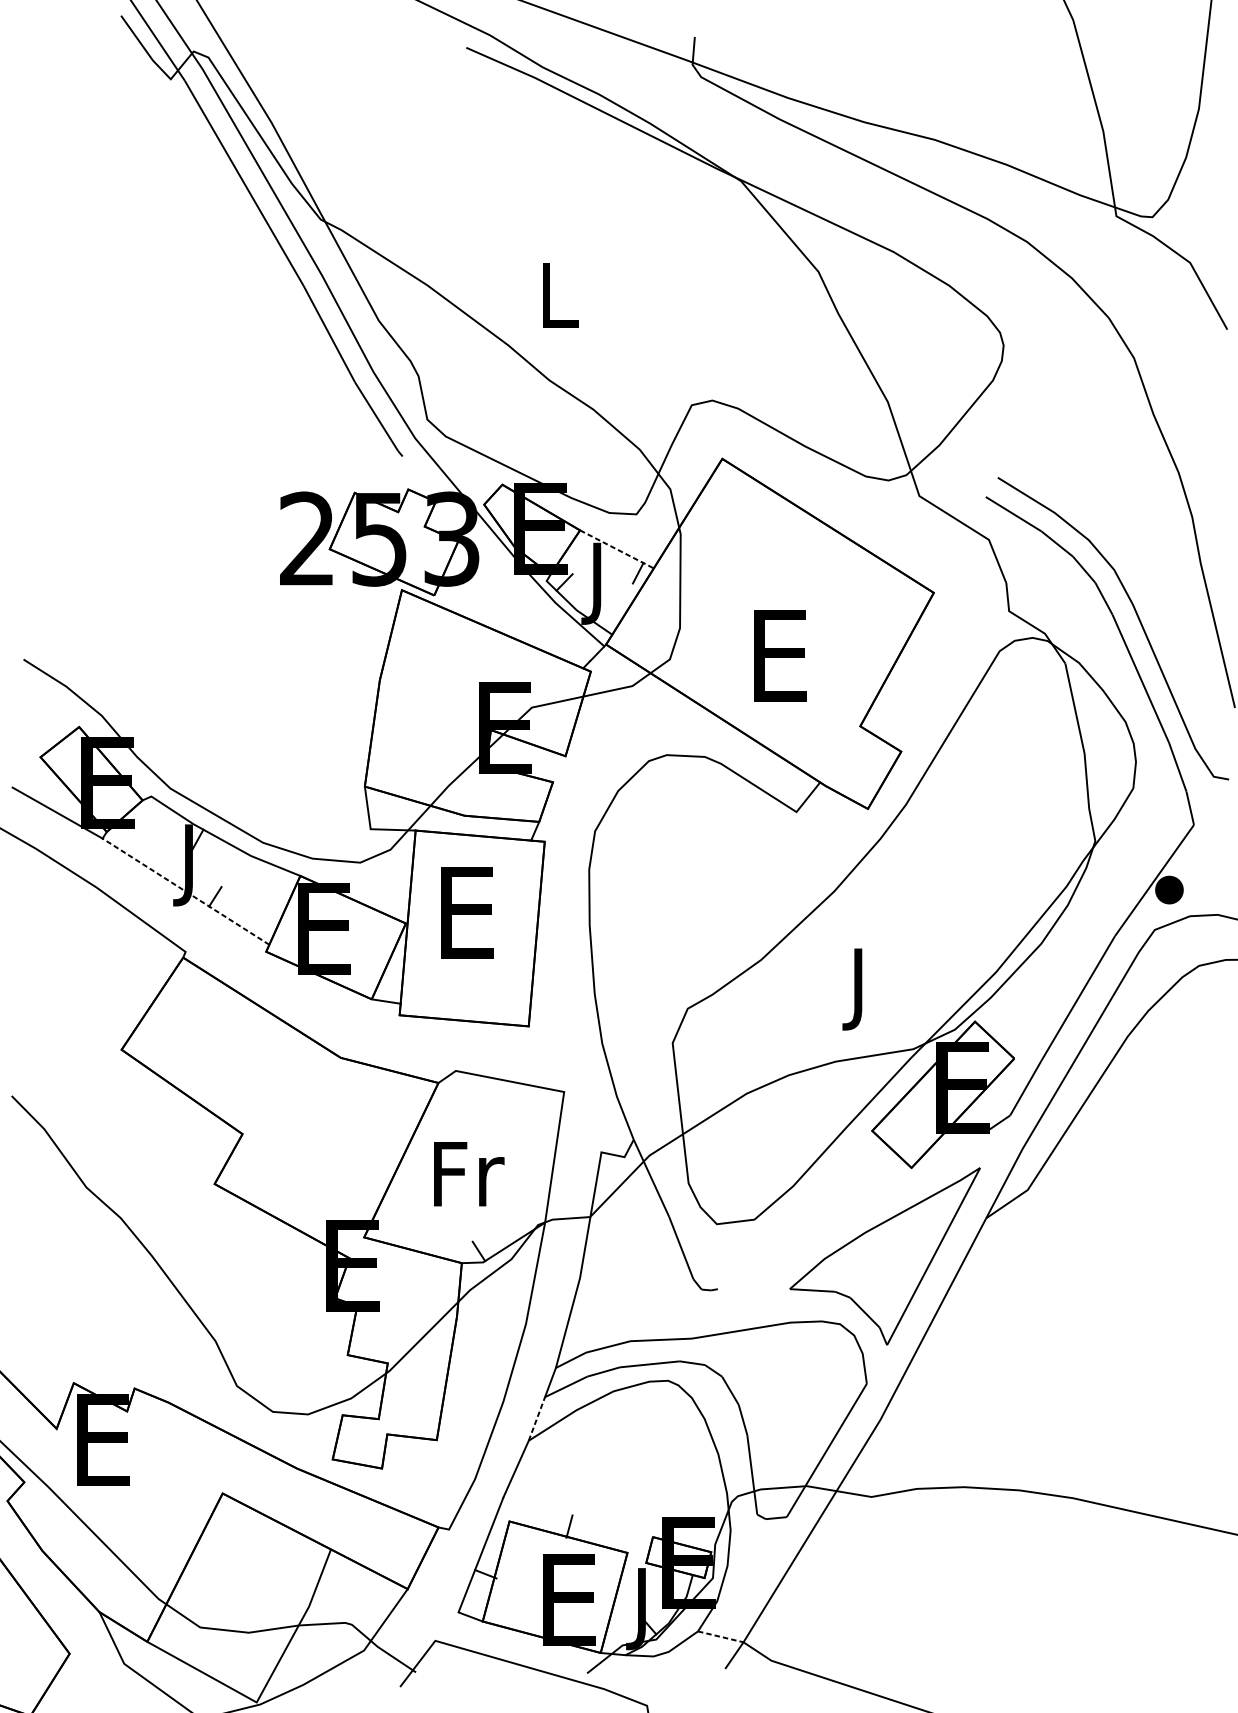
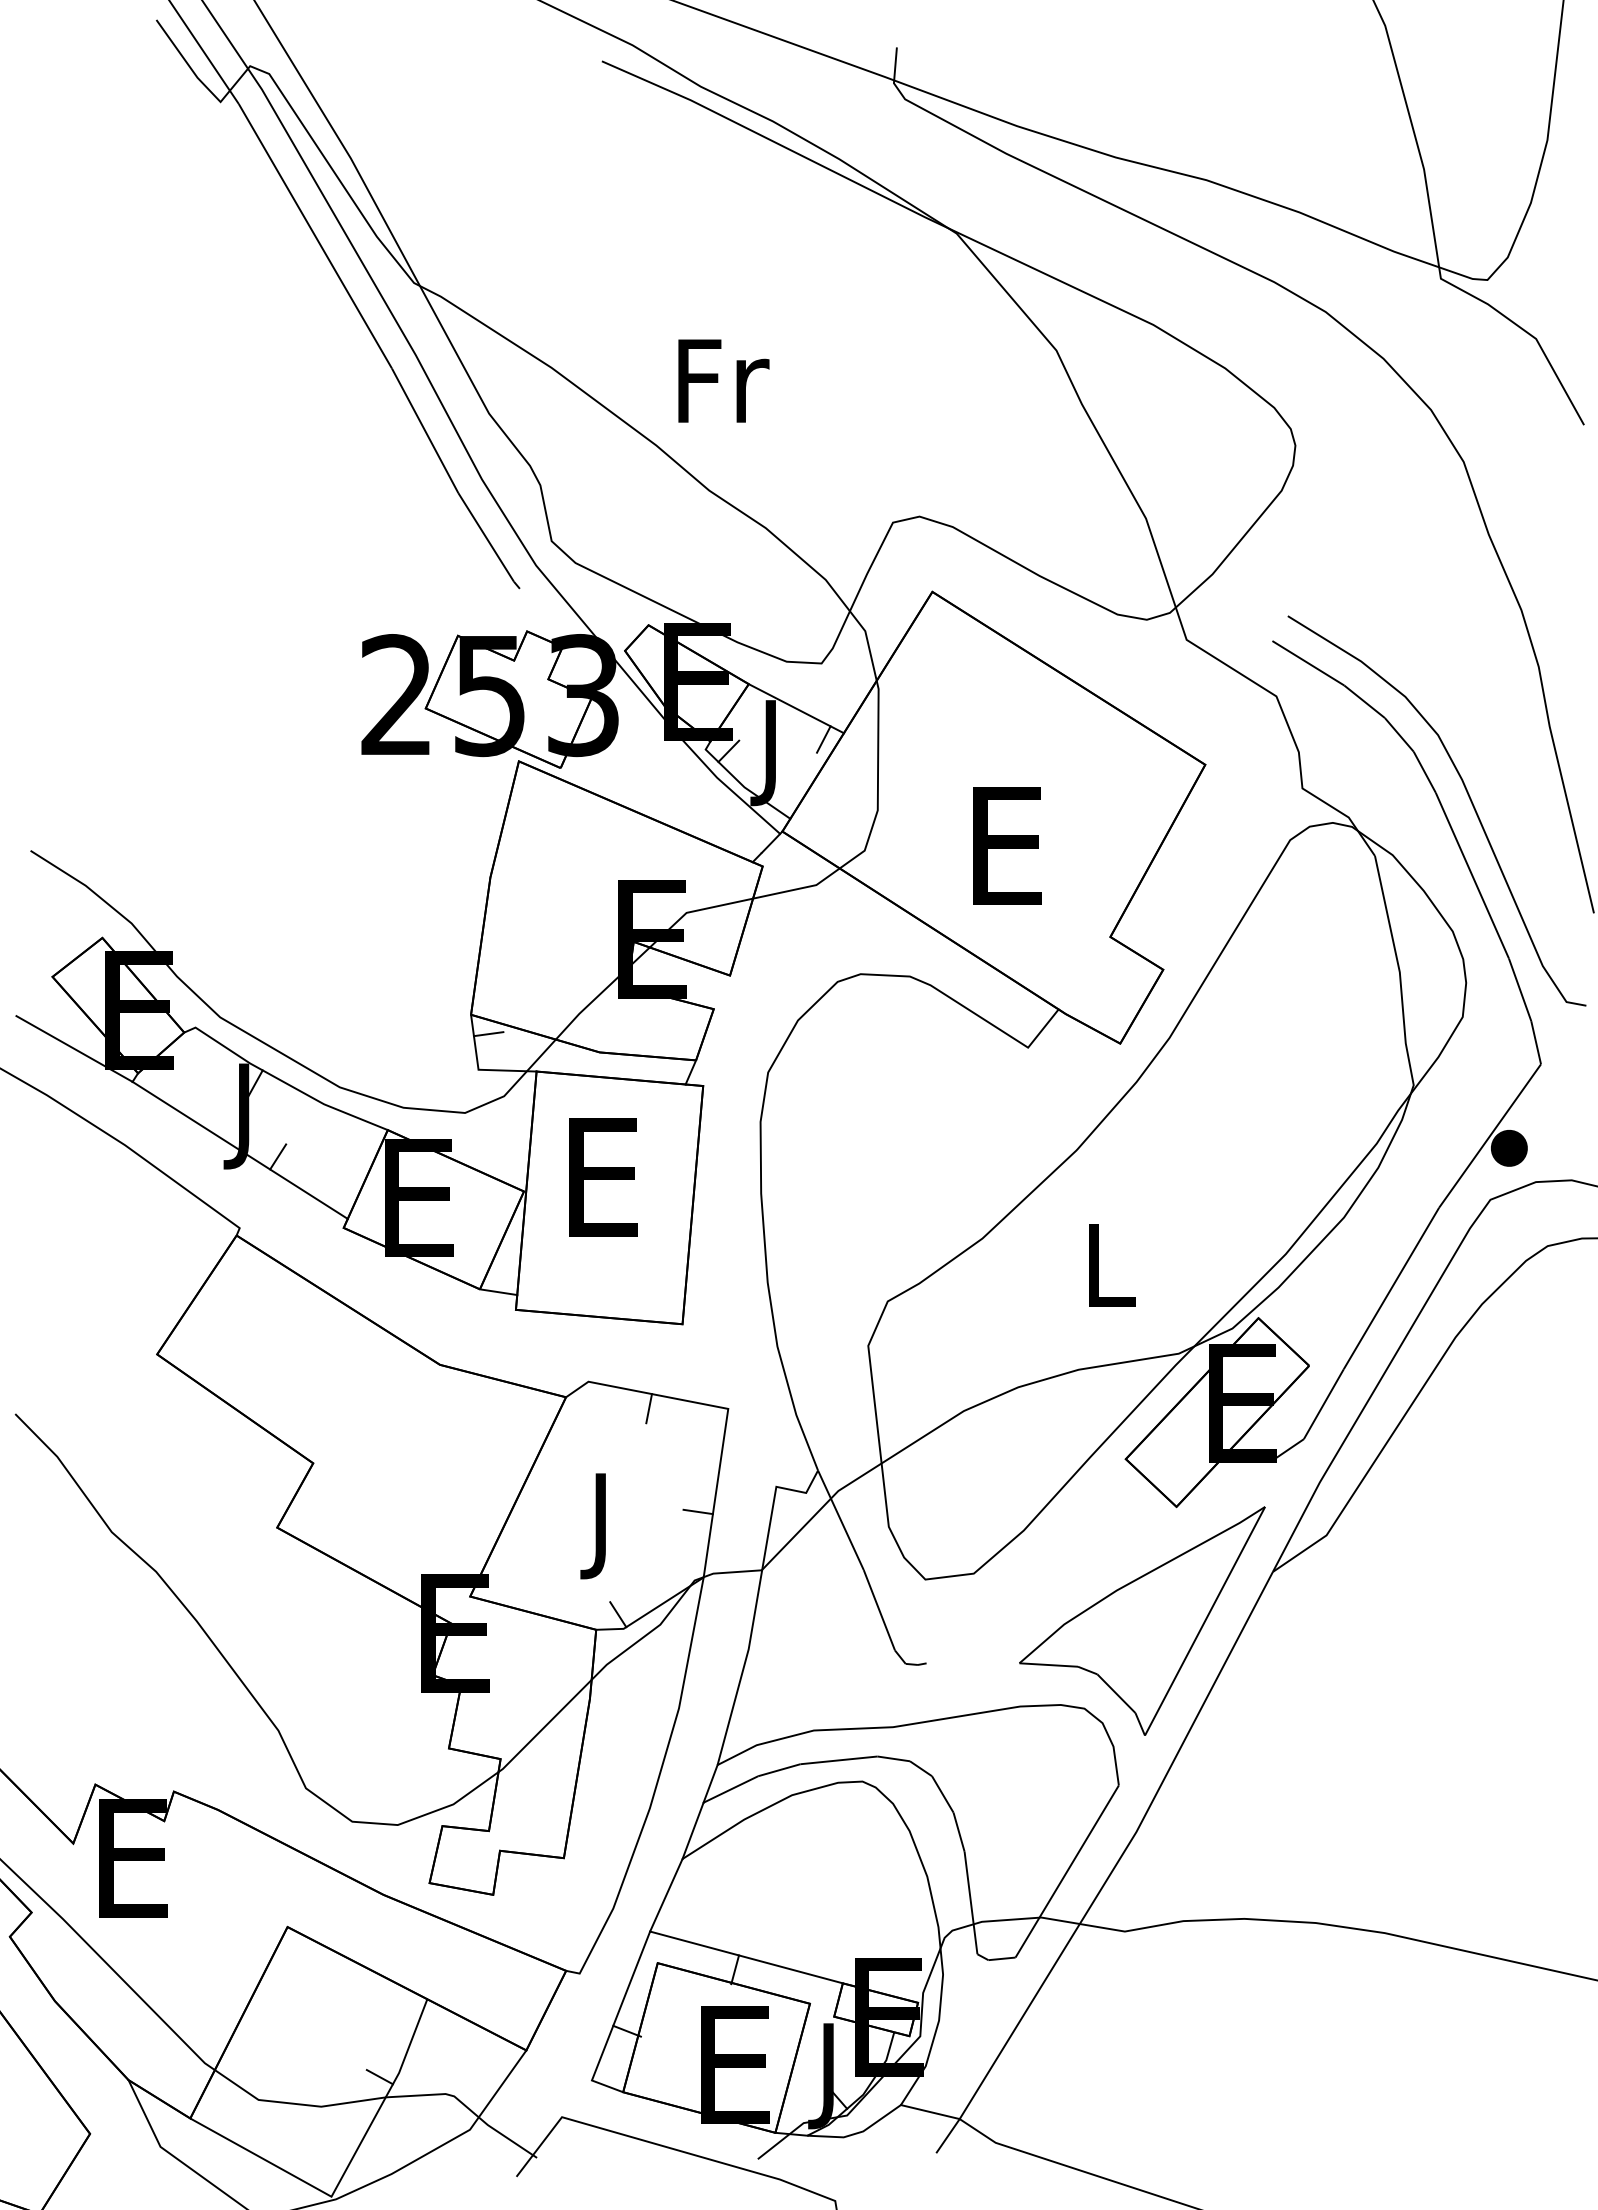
text: (560, 295) -> (723, 380), L -> Fr
line: (617, 549) -> (796, 708), dashed -> solid
line: (378, 801) -> (488, 1034), added
line: (186, 891) -> (240, 1150), dashed -> solid
text: (861, 989) -> (1111, 1276), J -> L
line: (502, 1091) -> (648, 1408), added
line: (540, 1171) -> (697, 1511), added
text: (469, 1183) -> (605, 1526), Fr -> J
line: (537, 1418) -> (693, 1830), dashed -> solid
line: (578, 1517) -> (746, 1957), added
line: (293, 1610) -> (379, 2077), added
line: (720, 1637) -> (930, 2112), dashed -> solid

